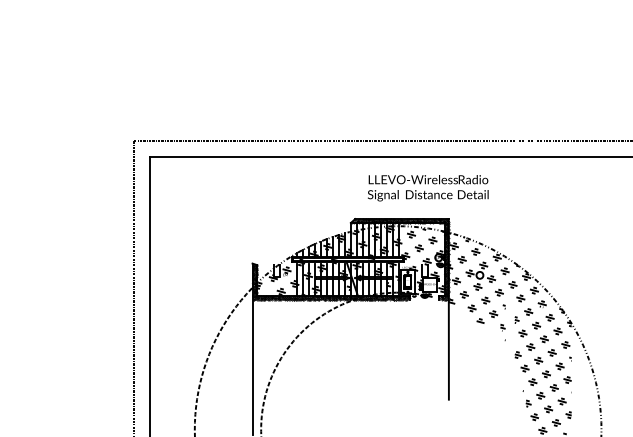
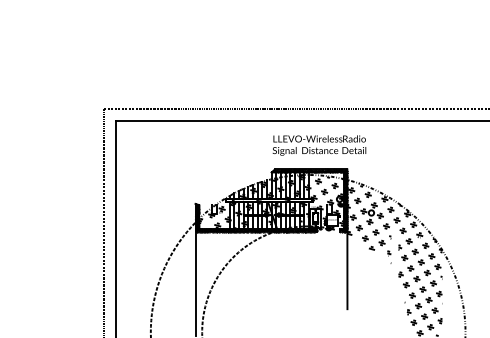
text: (428, 188) -> (319, 145), moved

